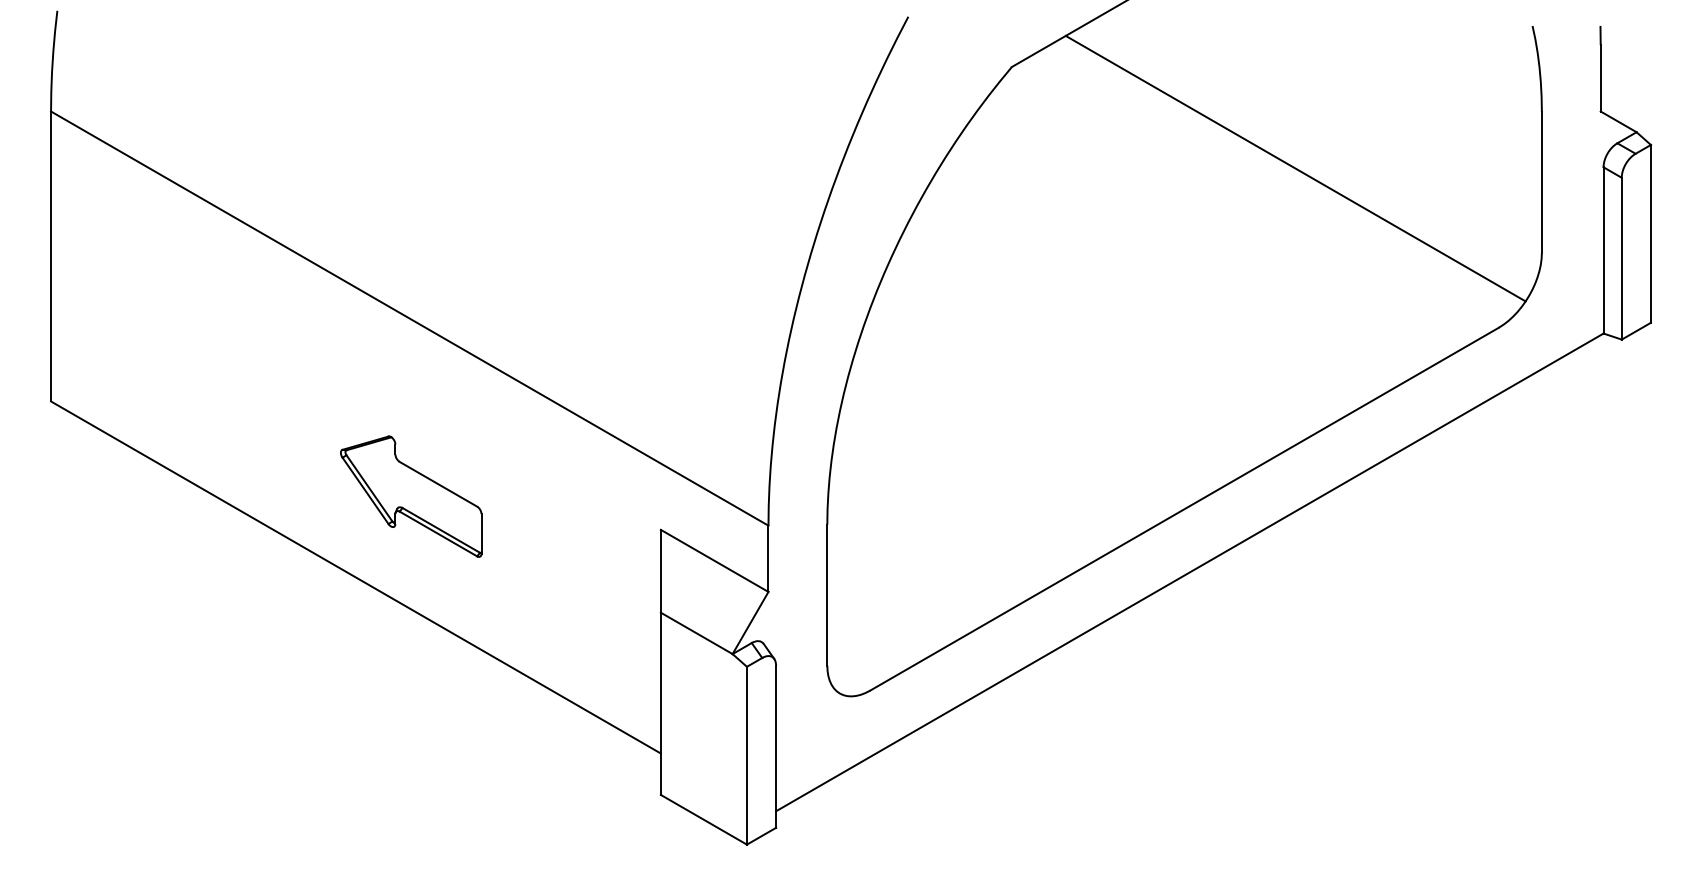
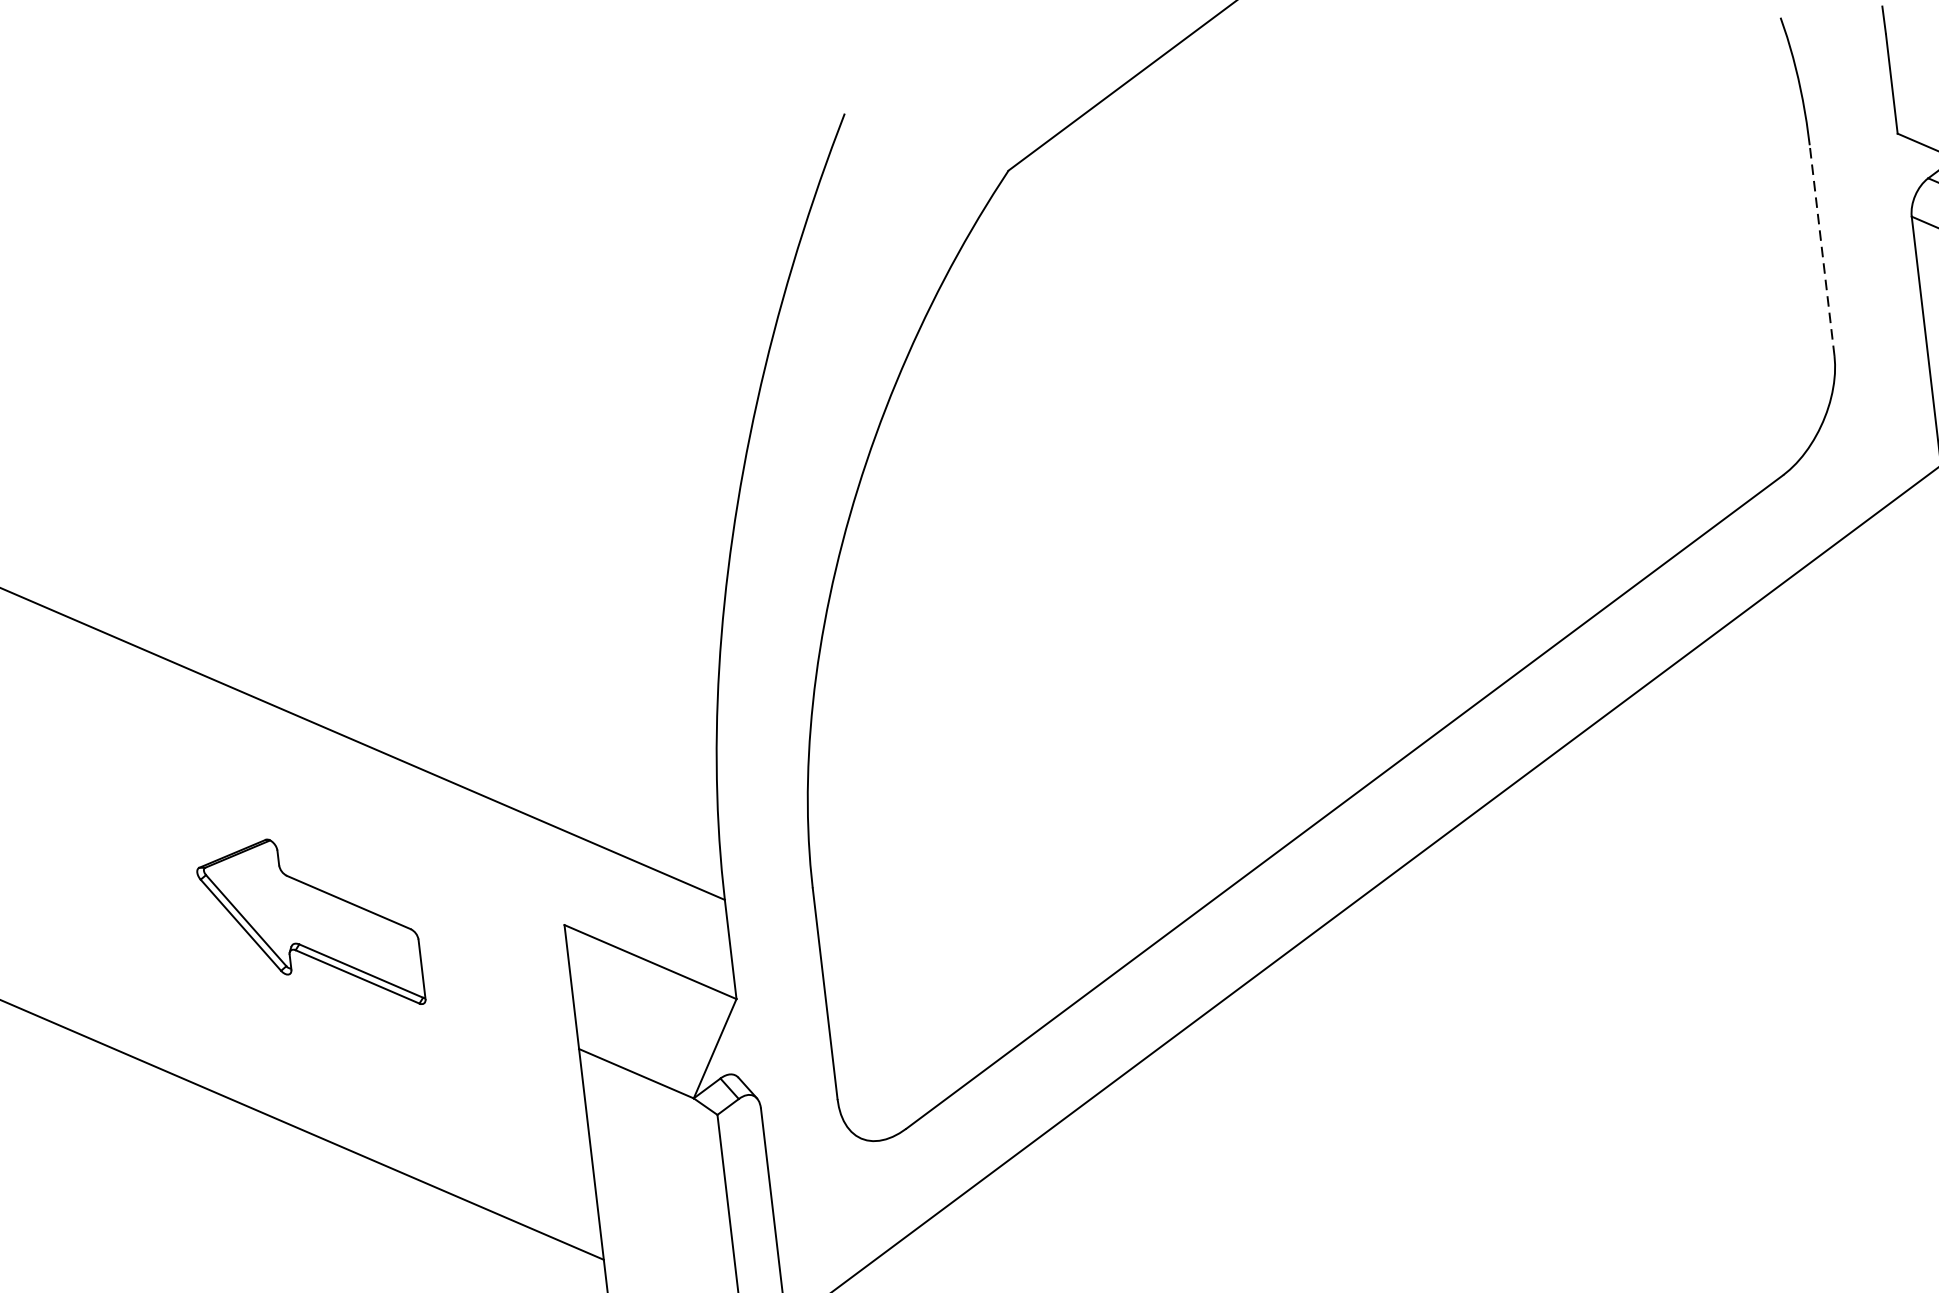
line: (1295, 168) -> (1450, 272), removed
line: (1541, 182) -> (1821, 250), solid -> dashed
part: (411, 496) -> (310, 925), moved

